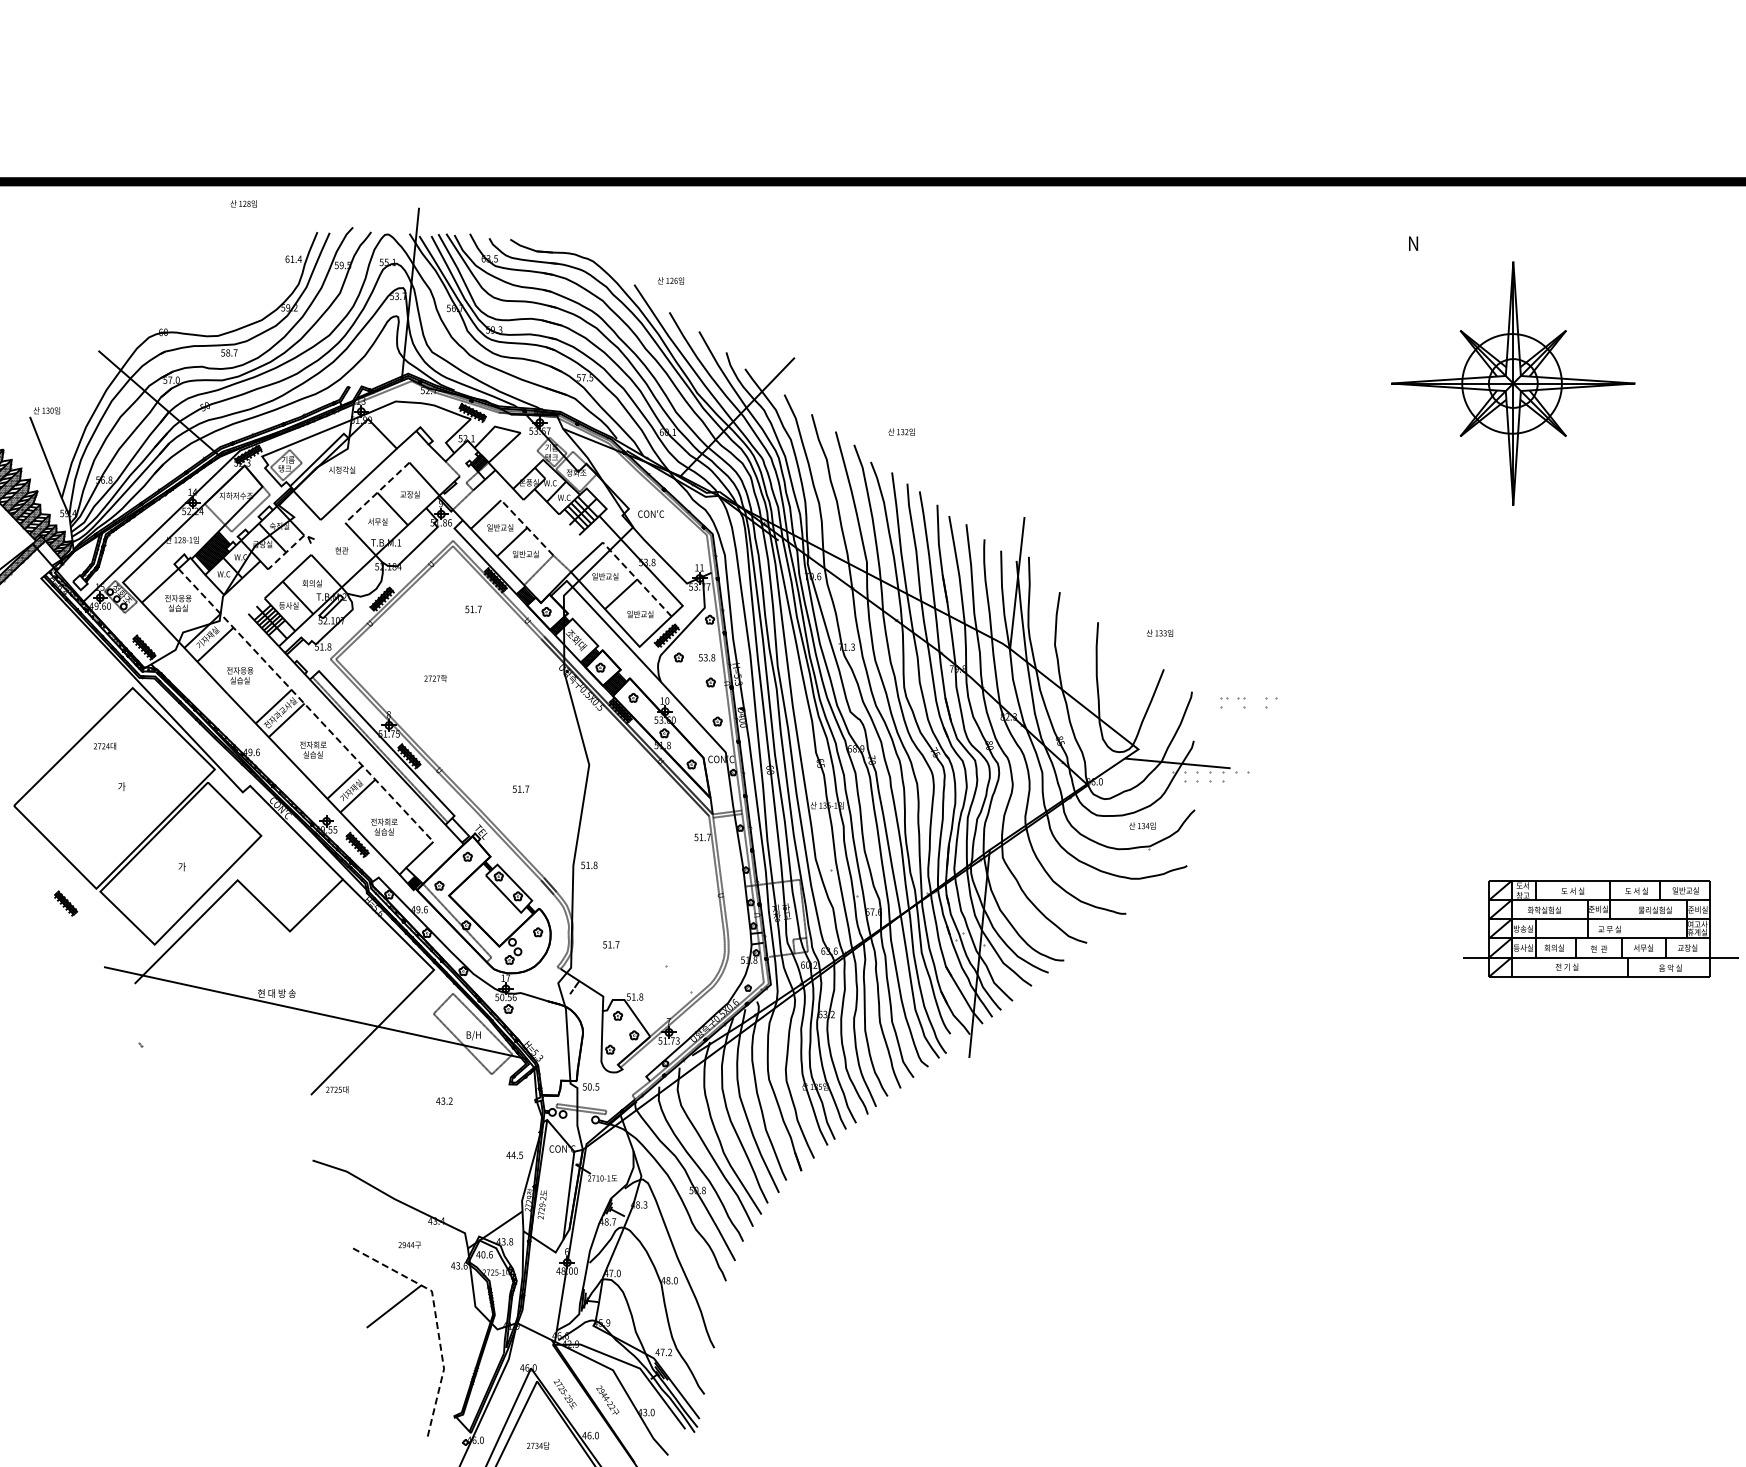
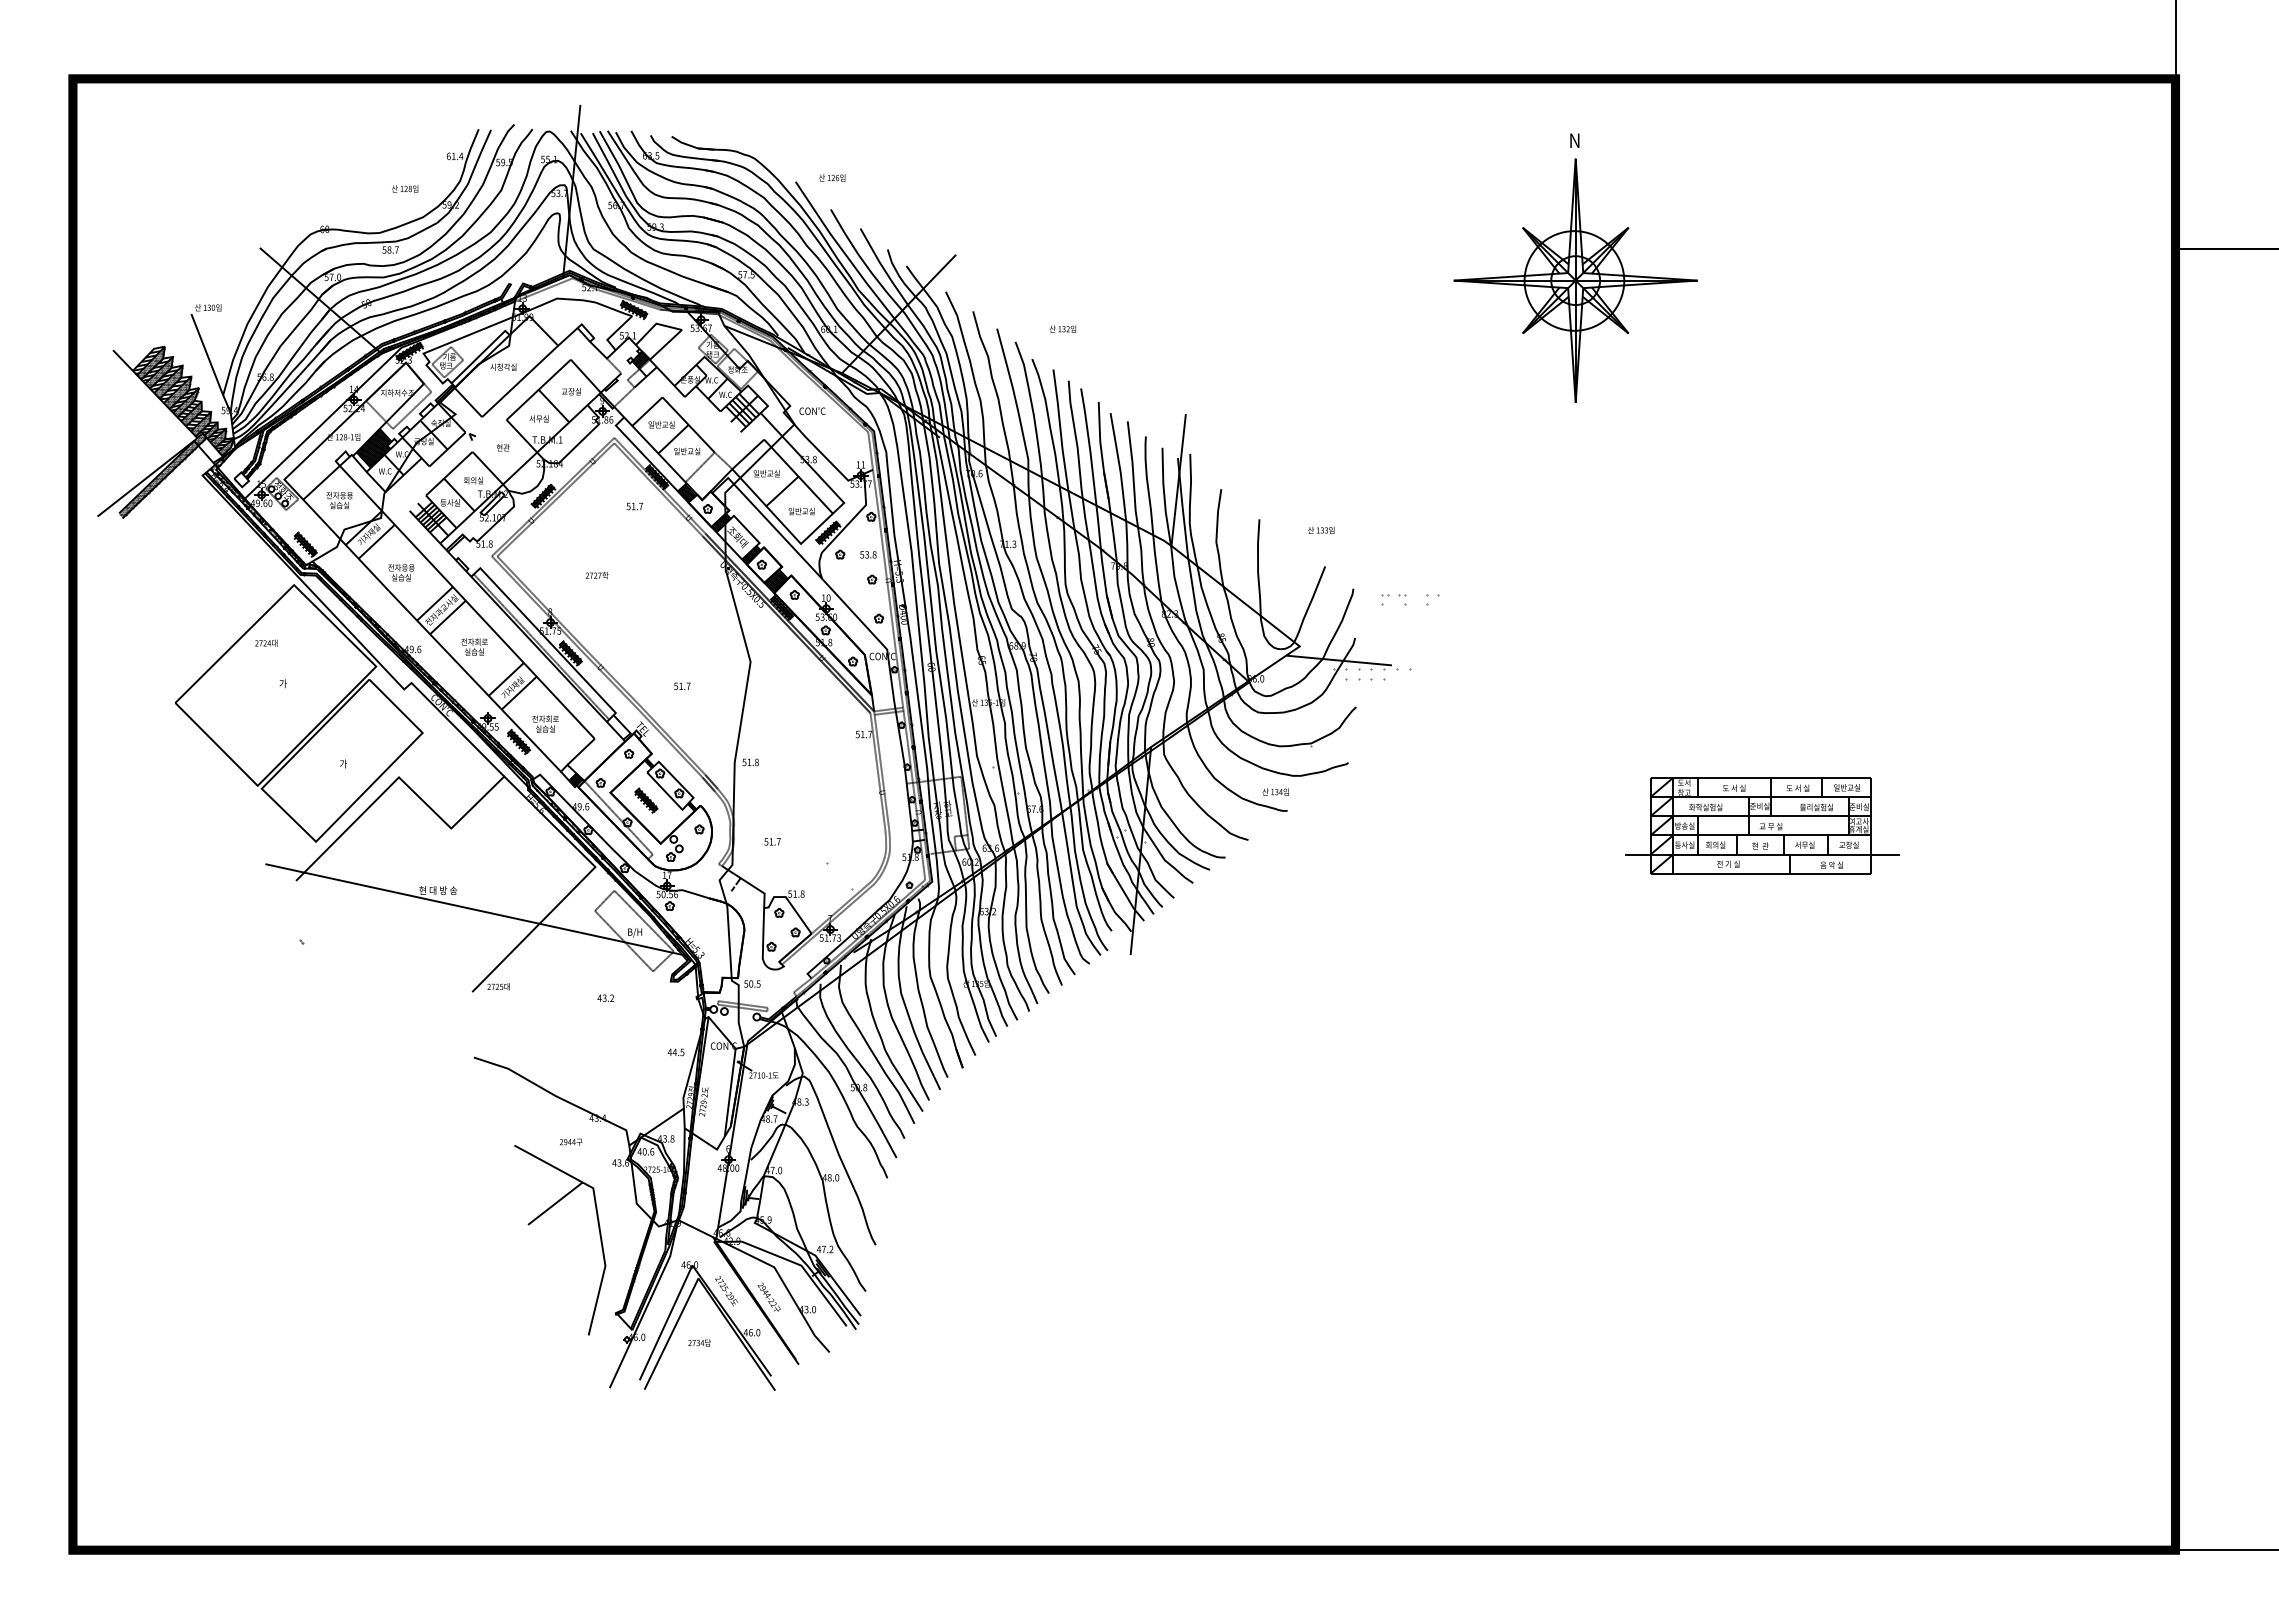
text: (244, 203) -> (405, 188), moved
part: (1513, 383) -> (1575, 280), moved
line: (377, 493) -> (538, 390), dashed -> solid
line: (527, 527) -> (688, 424), dashed -> solid
line: (286, 552) -> (447, 449), dashed -> solid
line: (637, 579) -> (798, 476), dashed -> solid
line: (306, 705) -> (467, 602), dashed -> solid
text: (1142, 825) -> (1275, 791), moved
part: (66, 903) -> (646, 800), moved
line: (437, 1321) -> (598, 1218), dashed -> solid

